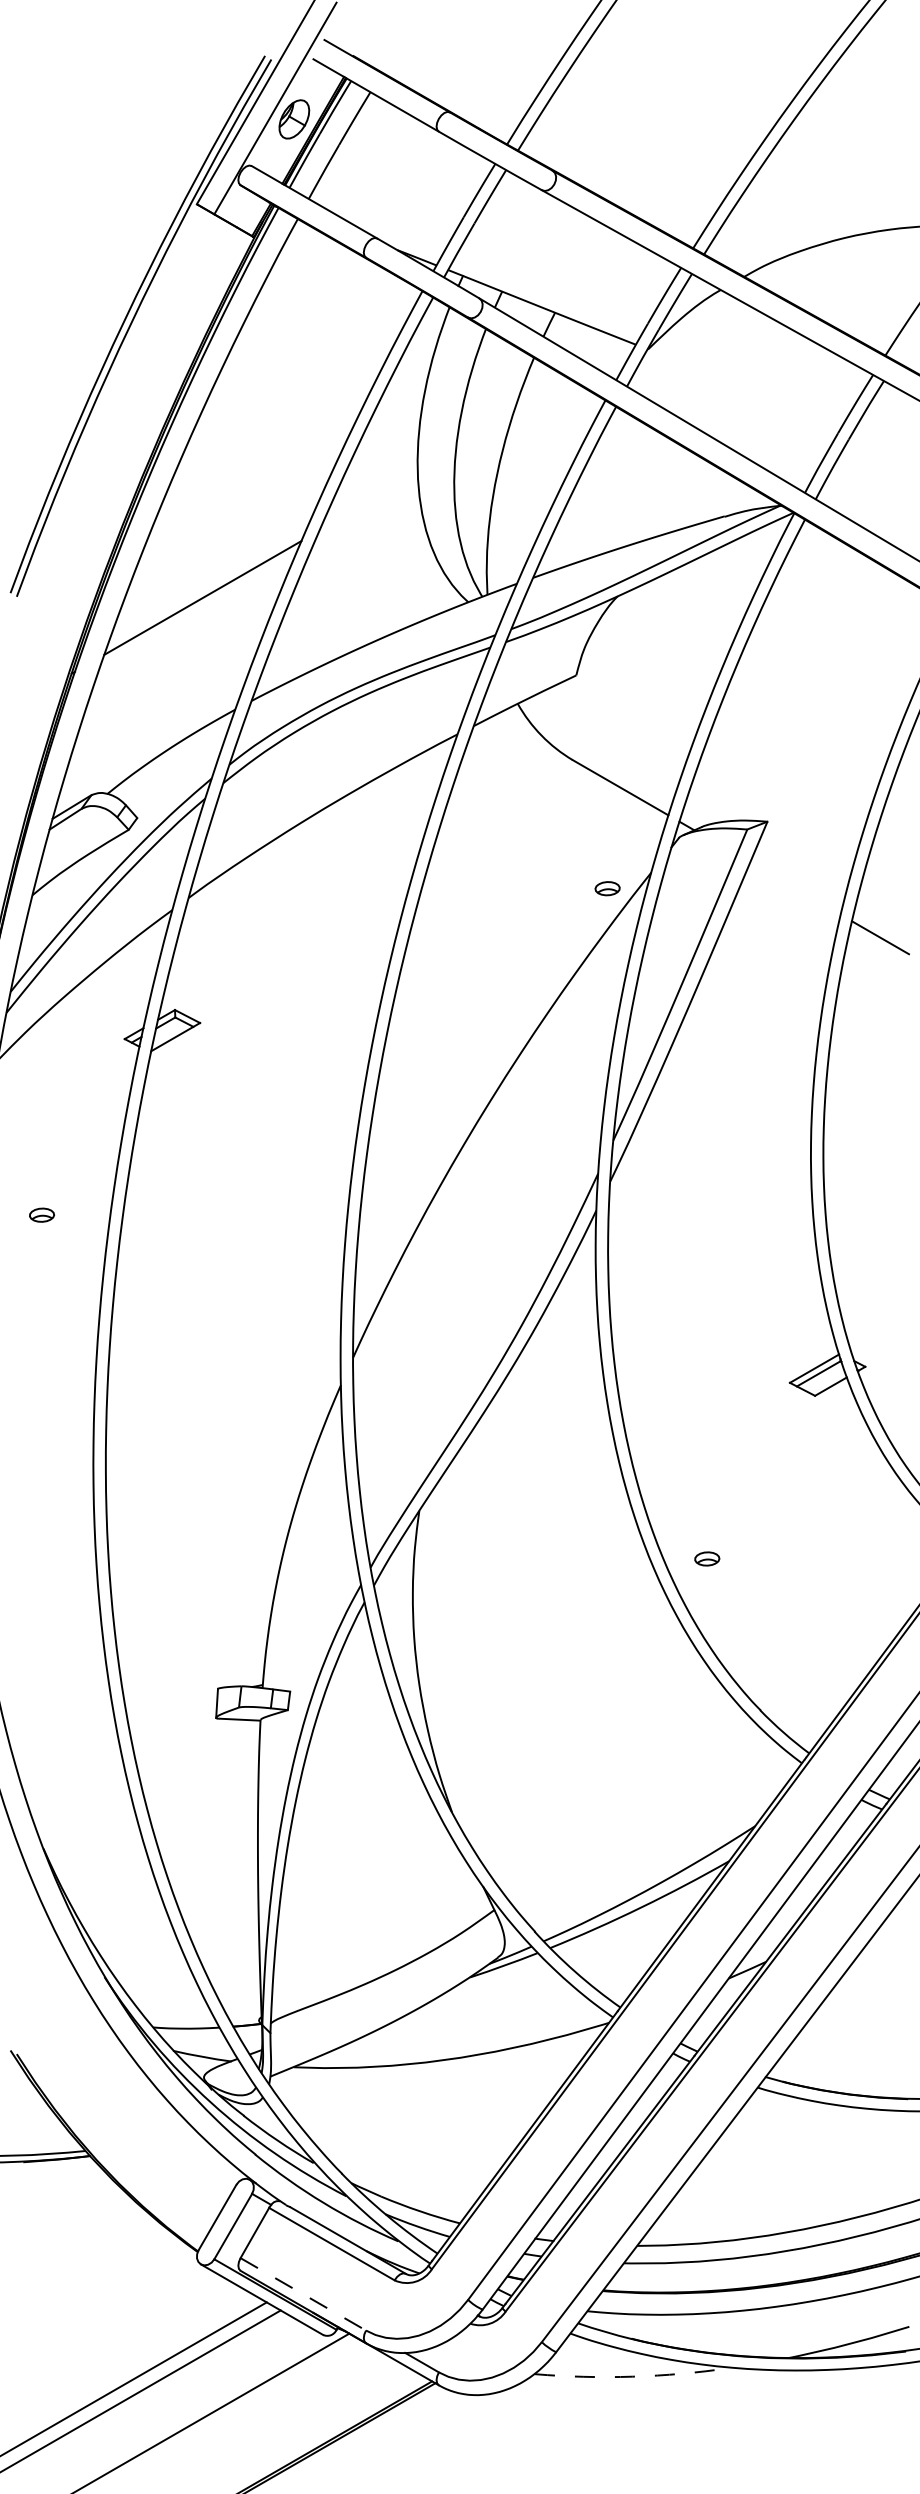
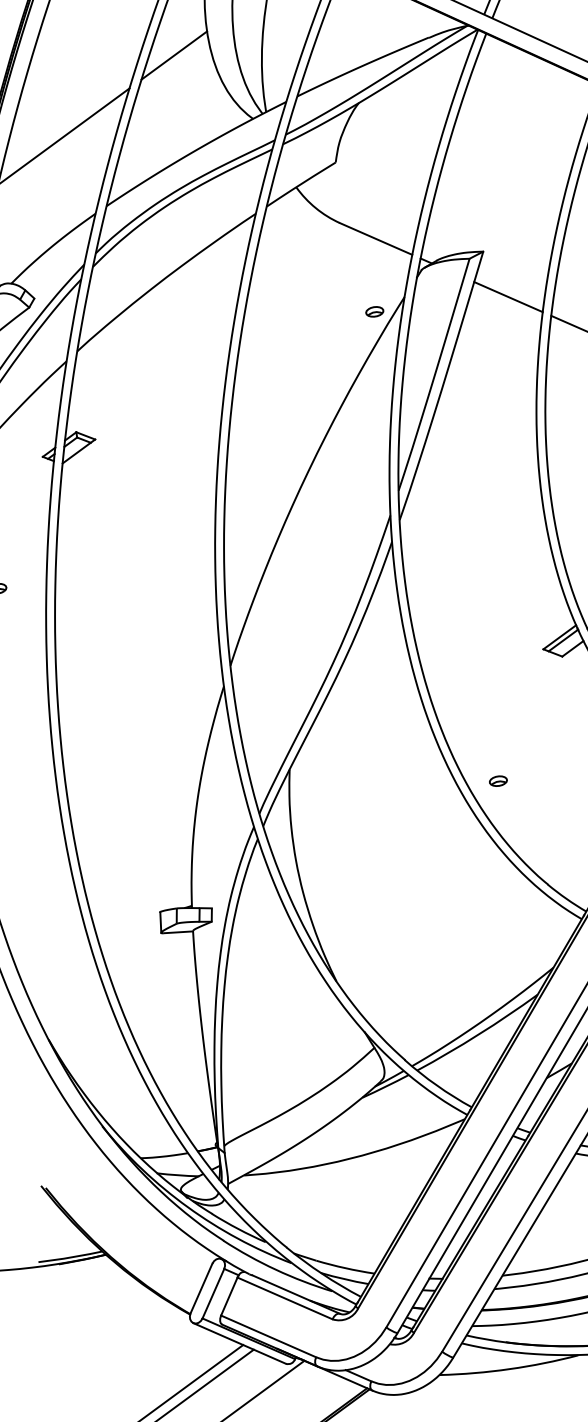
line: (368, 501) -> (174, 55), added
line: (795, 888) -> (508, 296), added
line: (303, 2294) -> (268, 1336), dashed -> solid
arc: (632, 2376) -> (509, 1369), dashed -> solid

